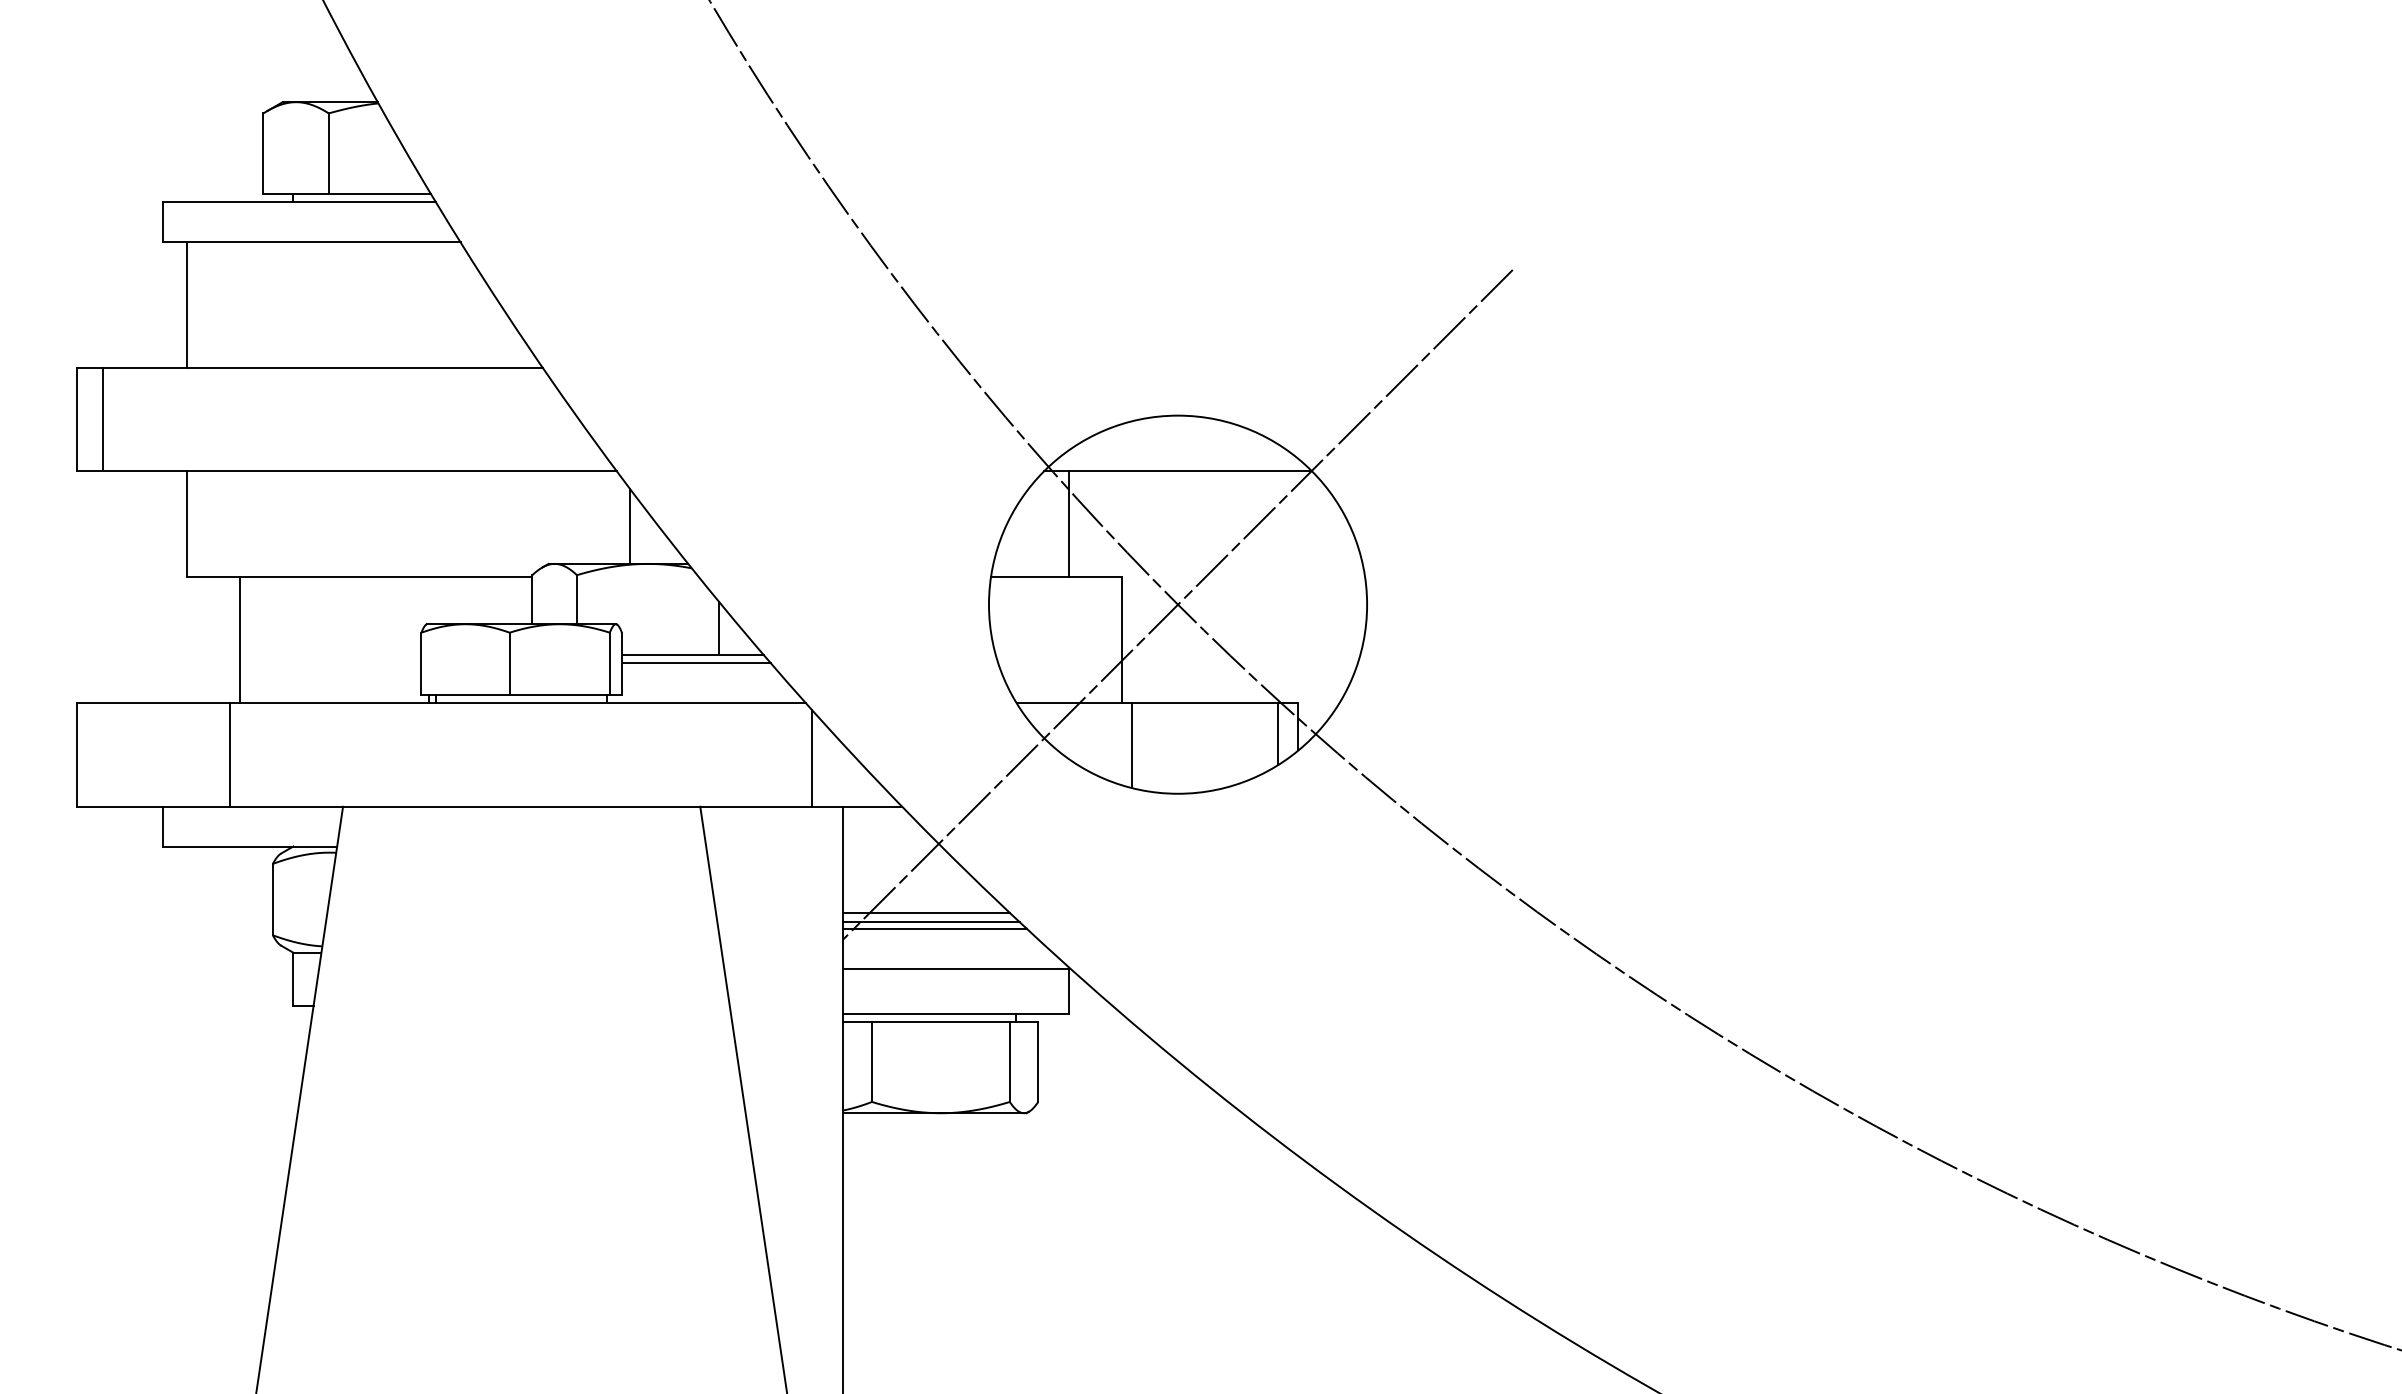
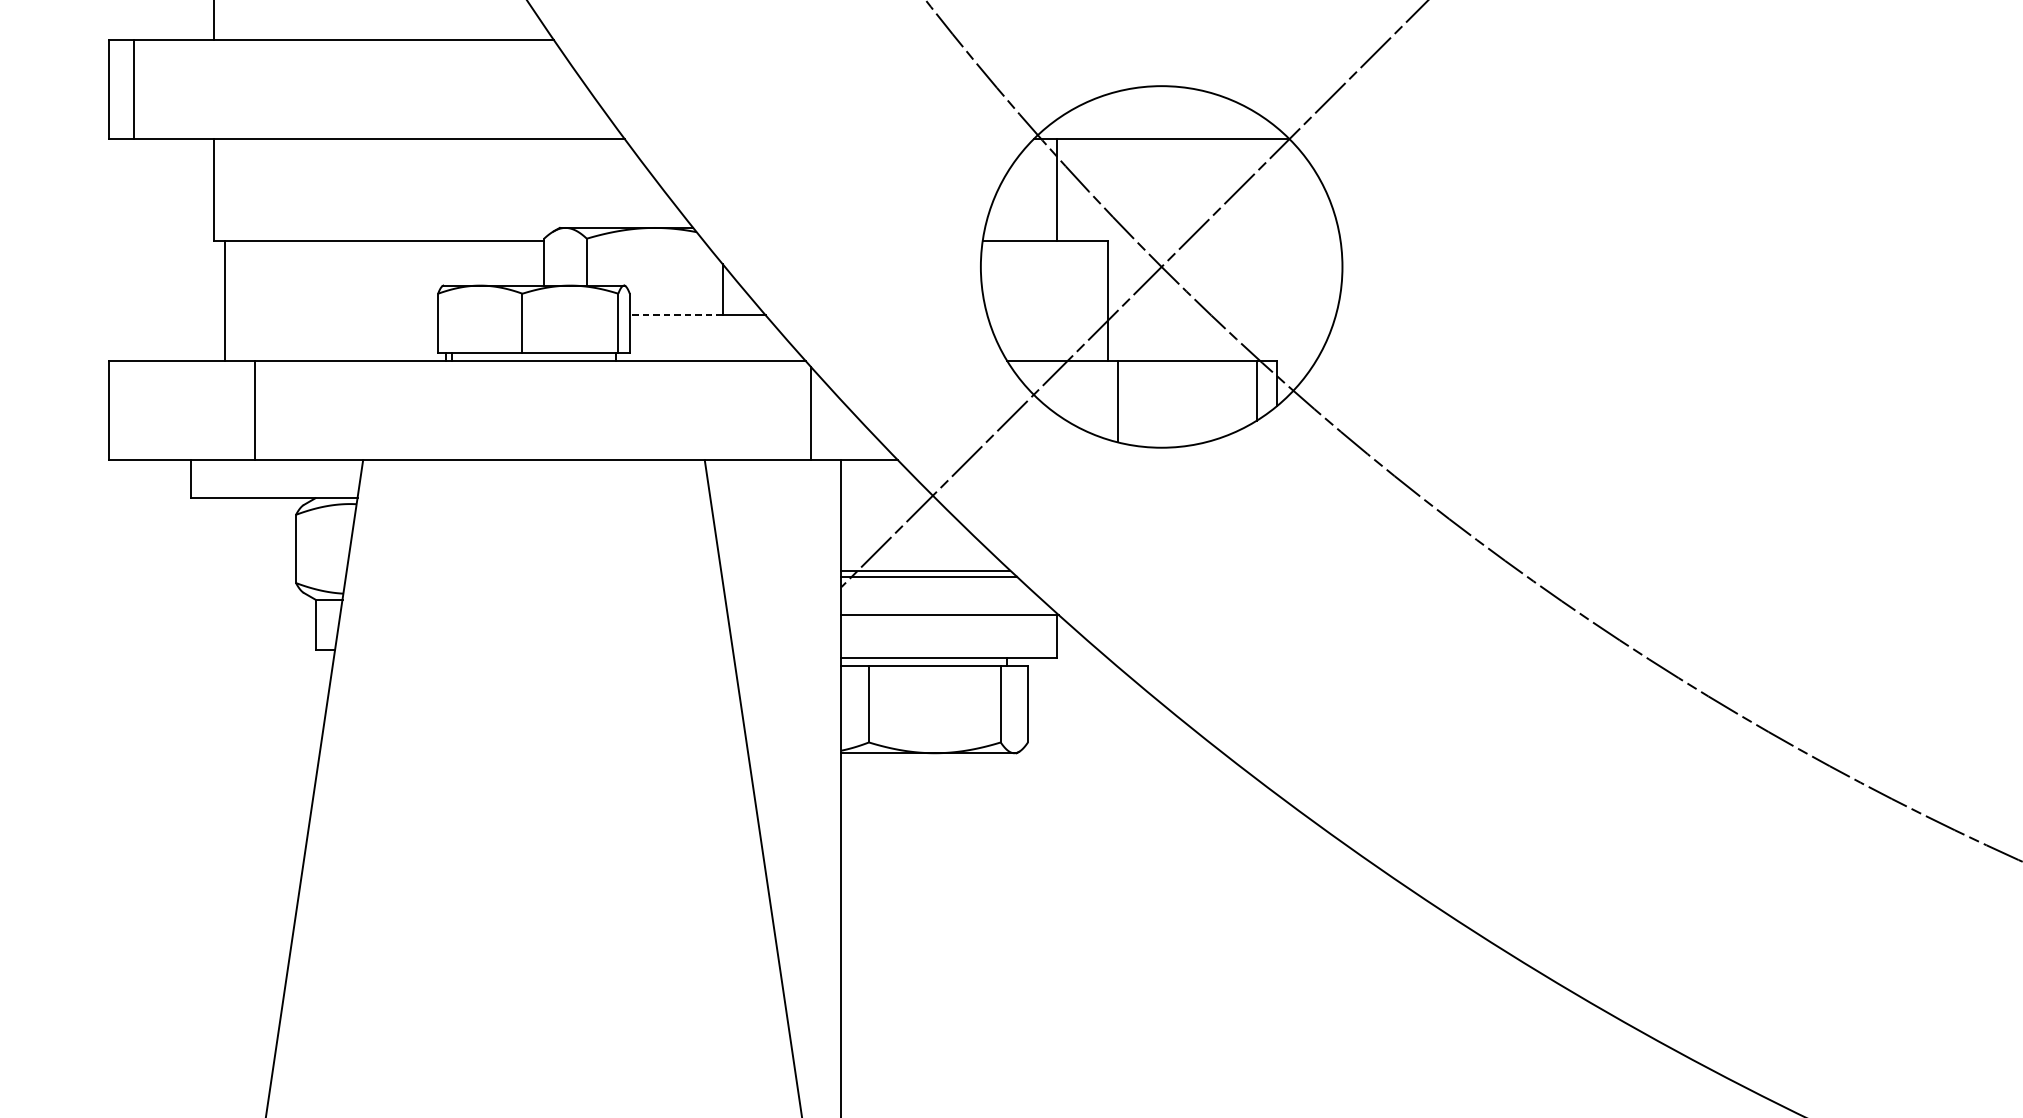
line: (630, 526) -> (638, 192), removed
line: (240, 640) -> (224, 301), moved
line: (670, 655) -> (676, 315), solid -> dashed
line: (696, 663) -> (701, 323), removed
line: (926, 912) -> (921, 561), removed

